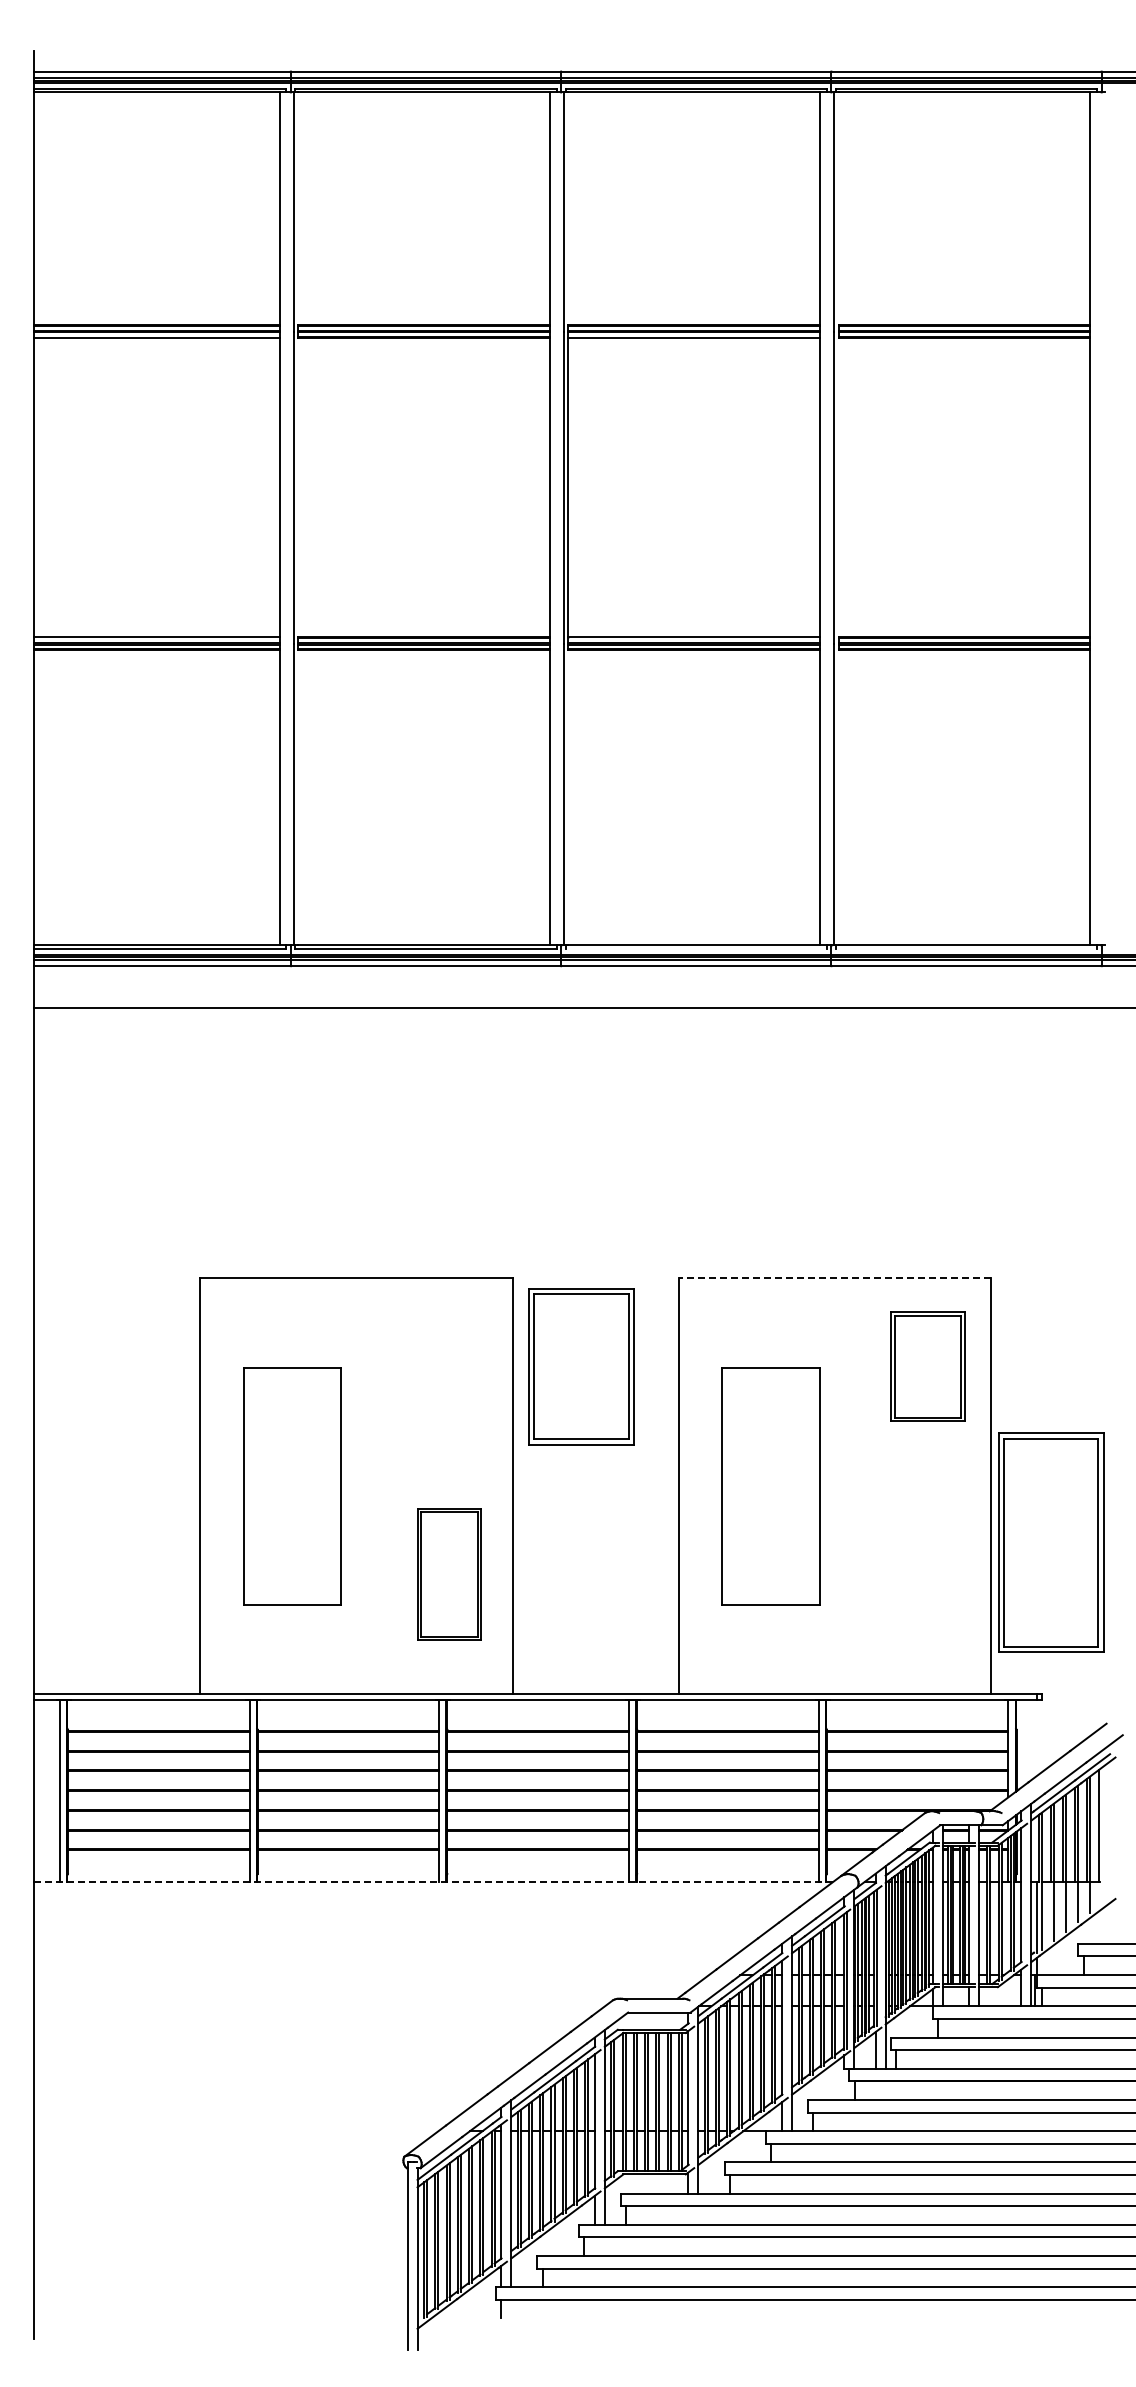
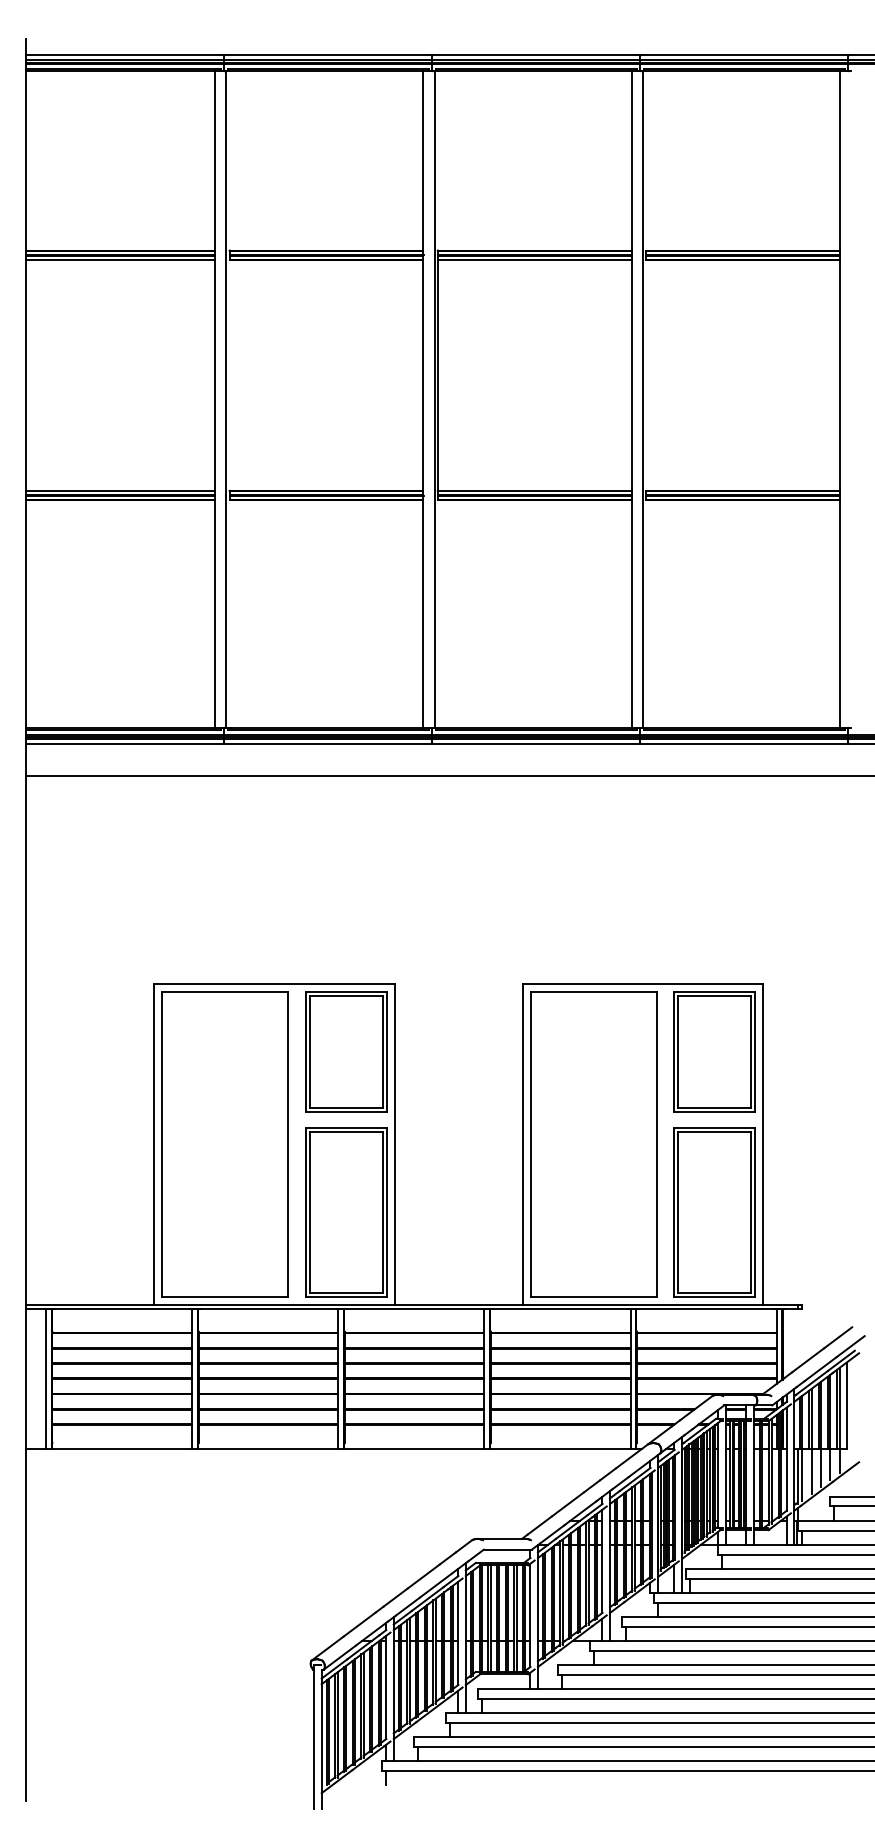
line: (695, 948) -> (535, 730), added
line: (966, 948) -> (744, 730), added
line: (834, 1278) -> (642, 984), dashed -> solid
part: (581, 1366) -> (346, 1052), moved
part: (928, 1366) -> (715, 1052), size x1.43
part: (292, 1486) -> (225, 1144), size x1.67
part: (770, 1486) -> (593, 1144), size x1.67
part: (1051, 1542) -> (715, 1212), moved
part: (449, 1574) -> (346, 1212), size x1.67
line: (433, 1881) -> (333, 1448), dashed -> solid

